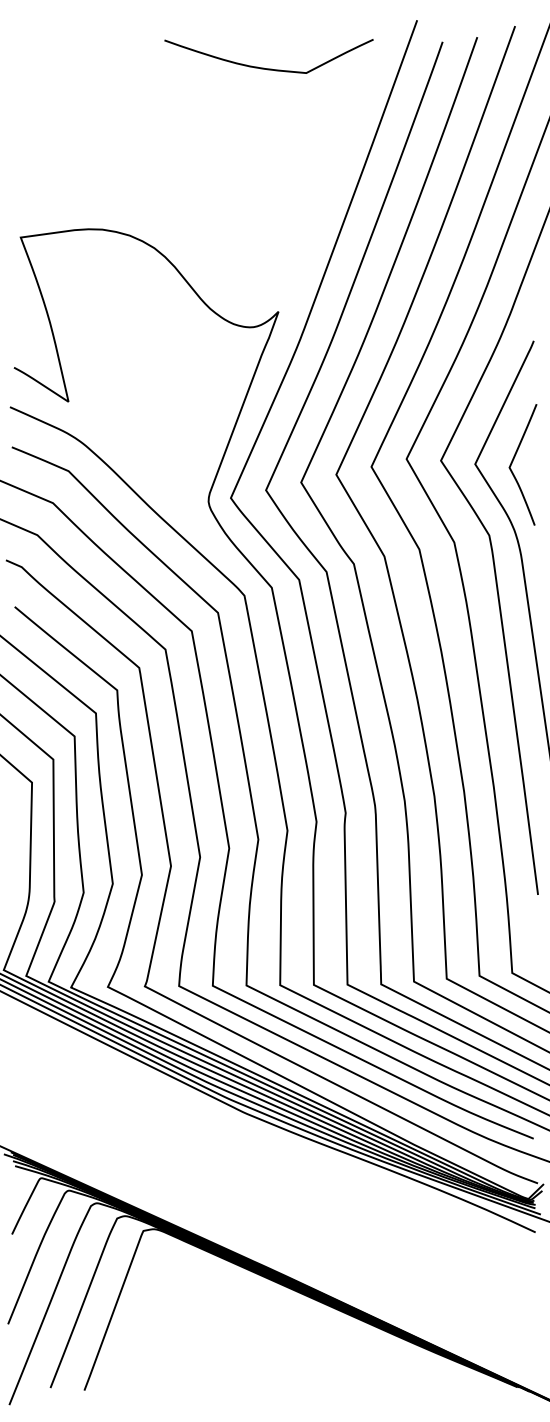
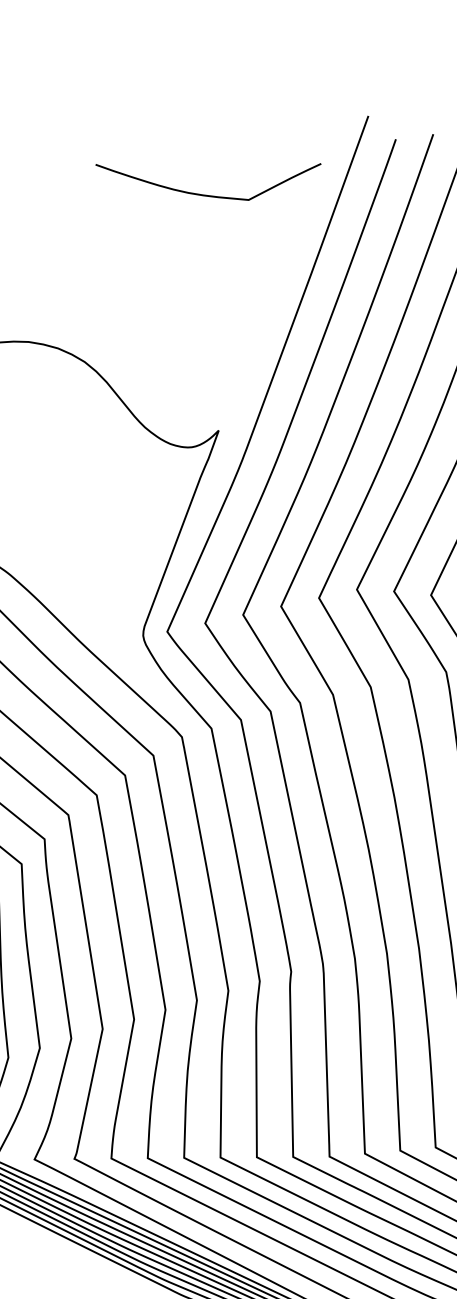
curve: (264, 67) -> (203, 193), moved

